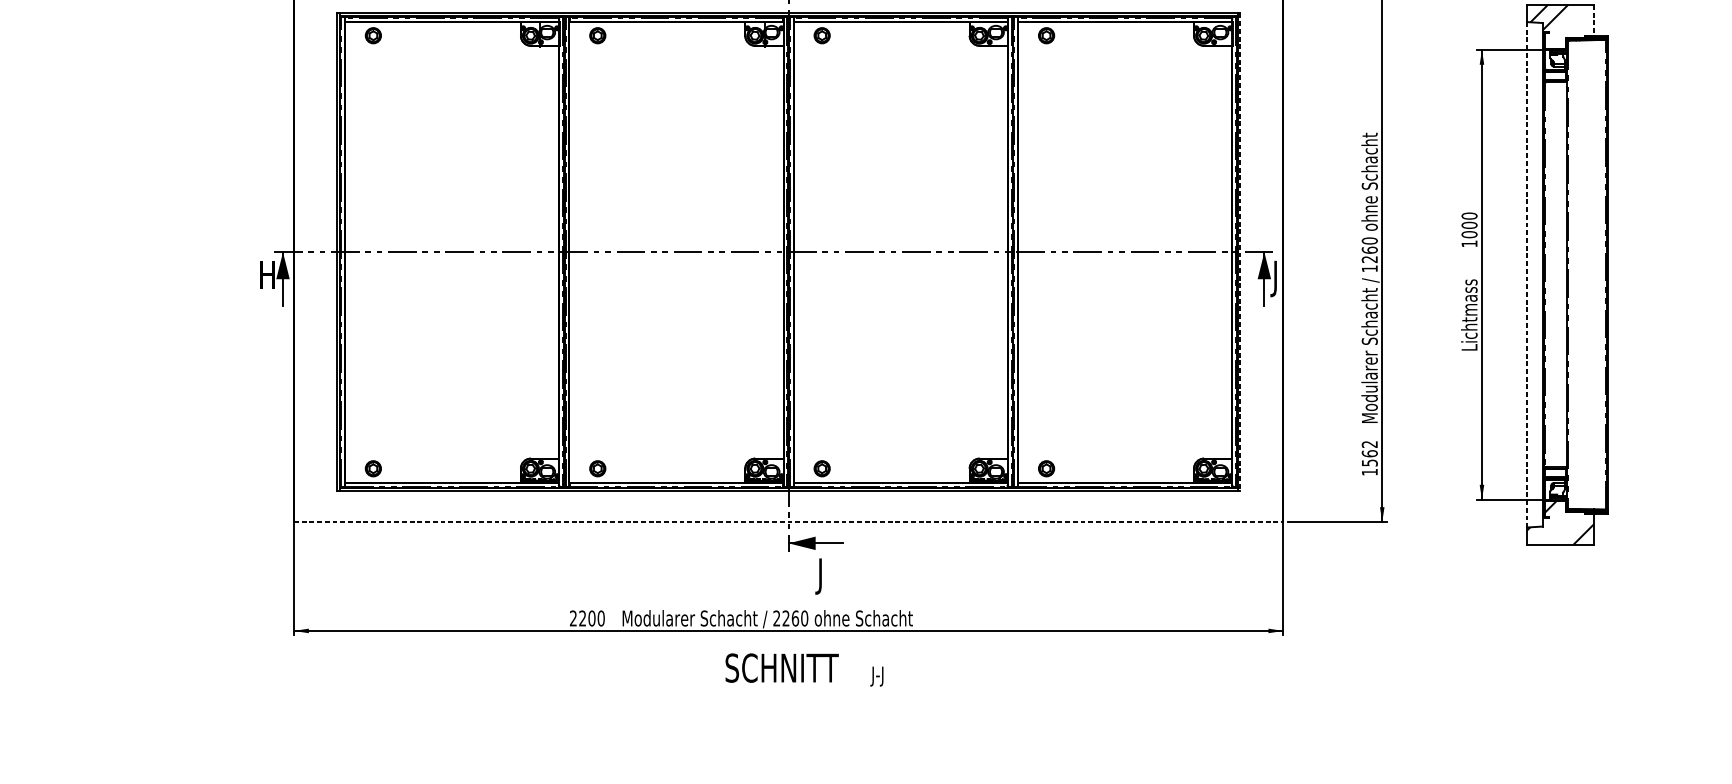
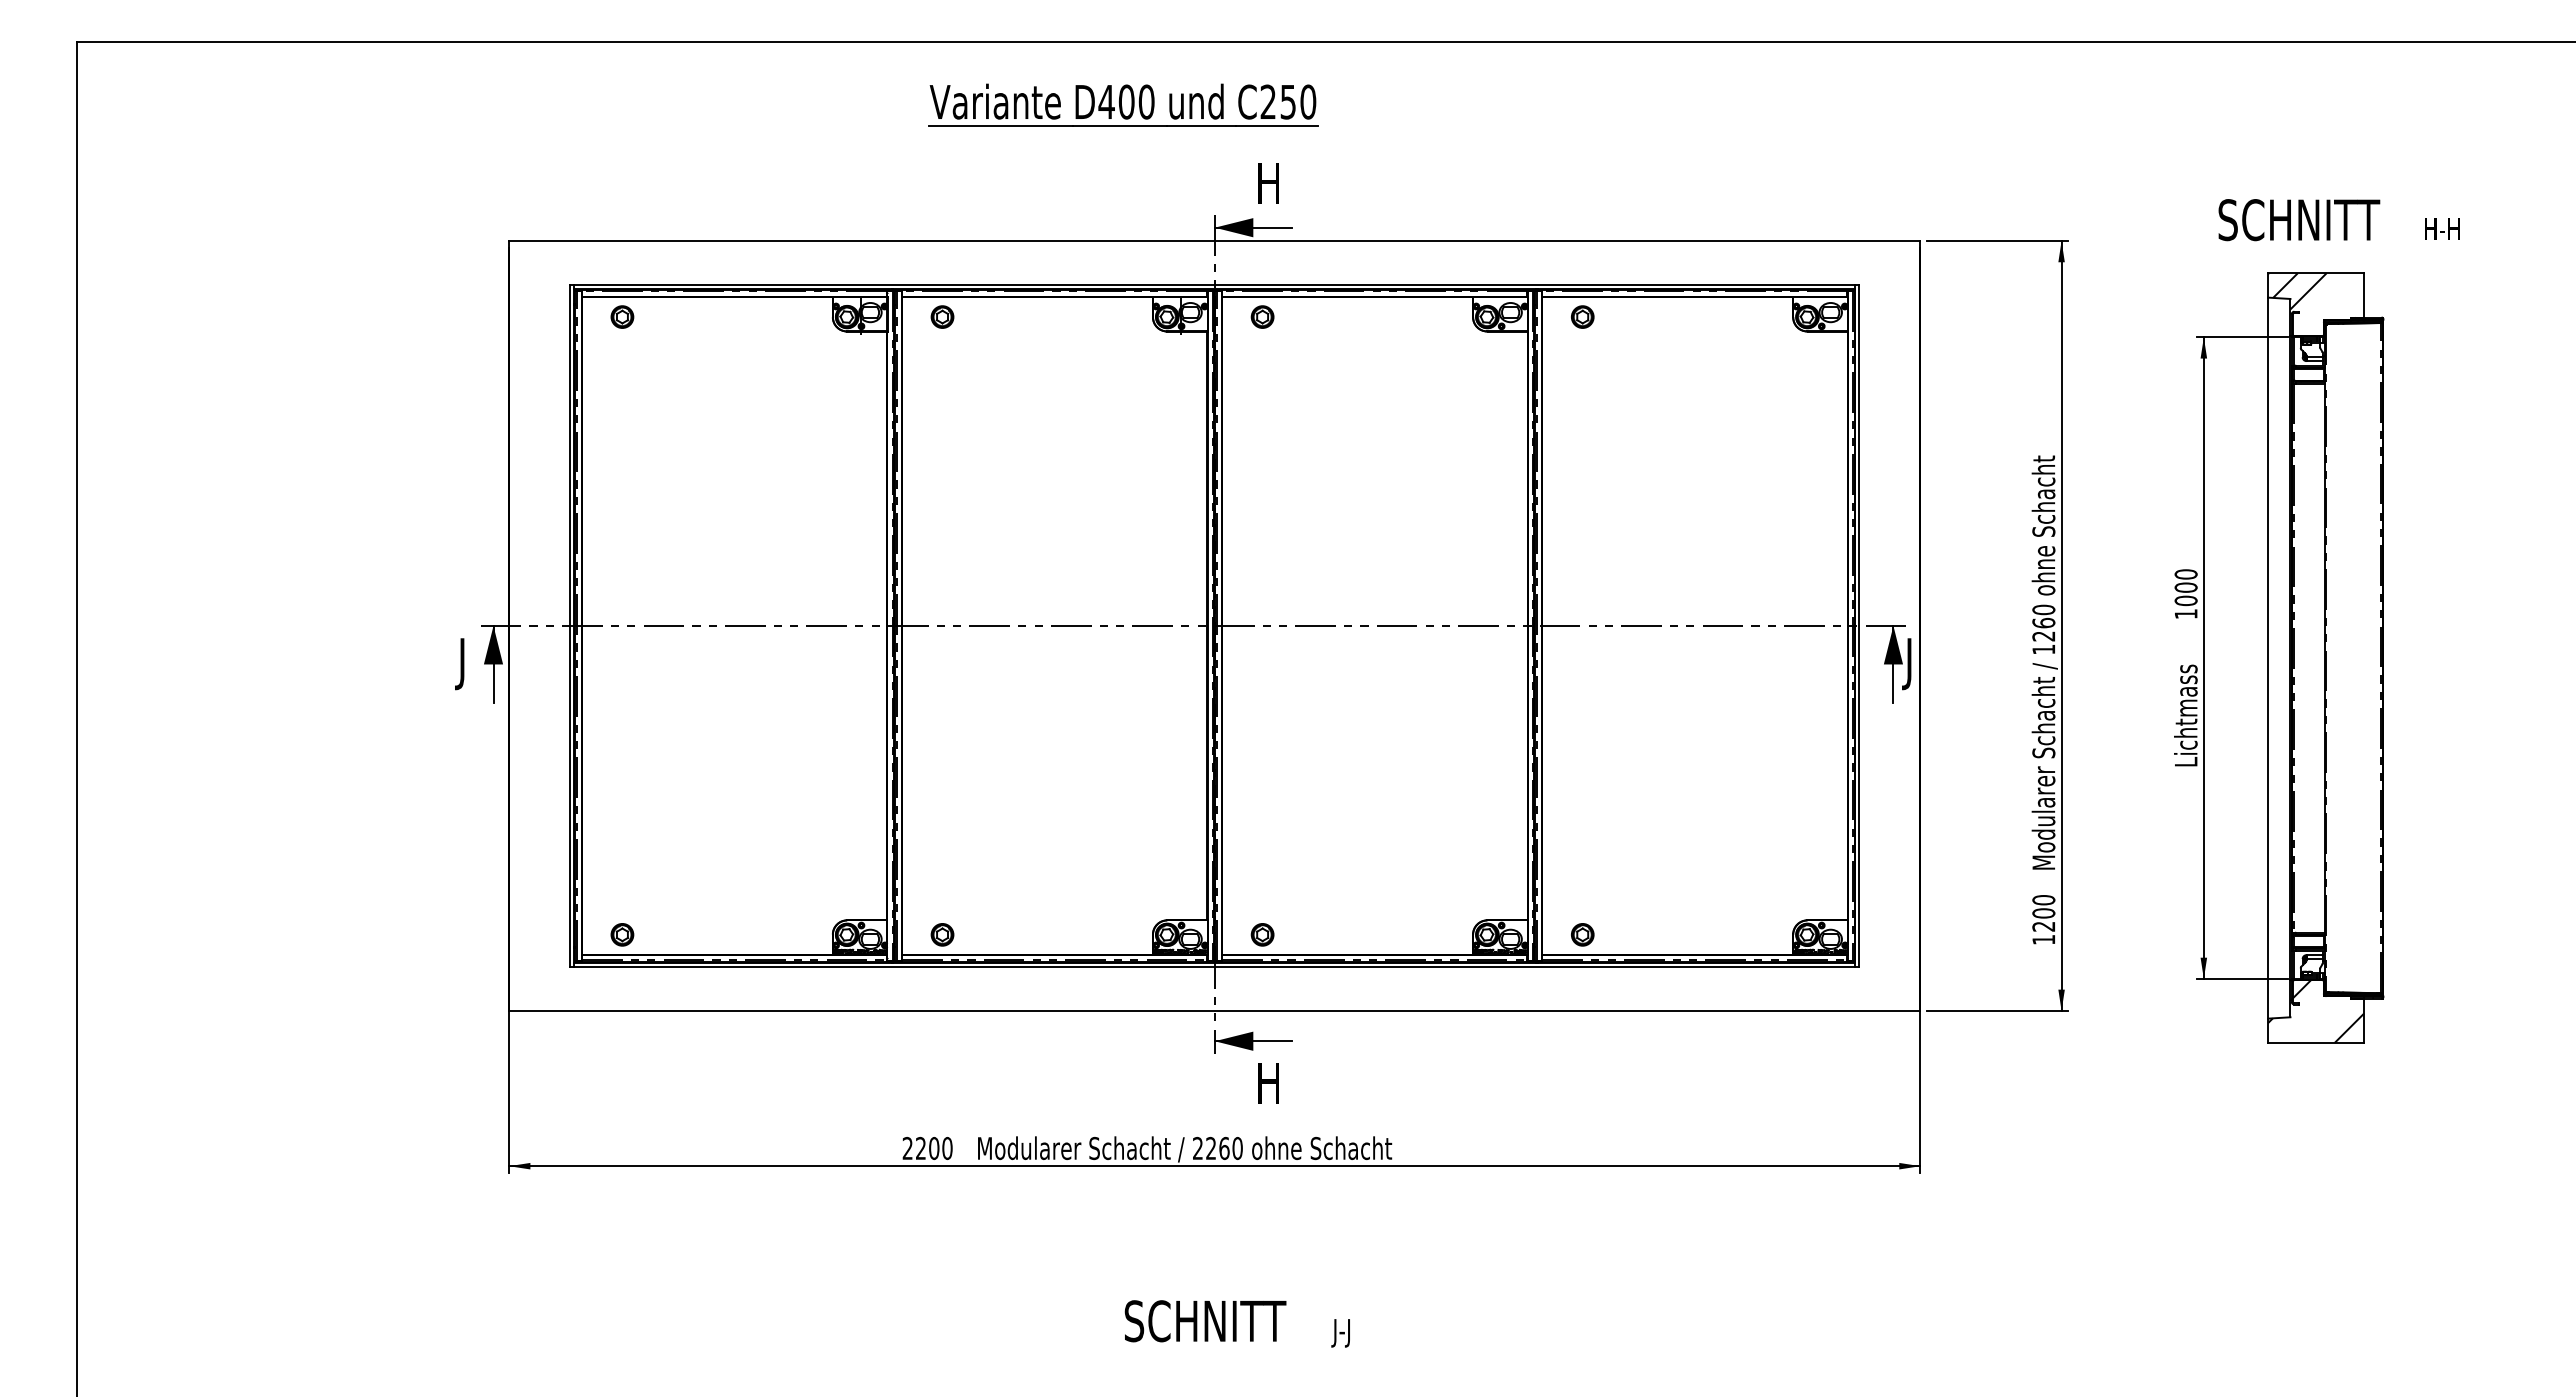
line: (1594, 20) -> (2364, 295), dashed -> solid
line: (1240, 251) -> (1859, 625), dashed -> solid
line: (1527, 275) -> (2268, 658), dashed -> solid
text: (265, 279) -> (468, 664), H -> J
text: (1369, 453) -> (2043, 913), 1562 -> 1200
line: (788, 521) -> (1214, 1010), dashed -> solid
text: (824, 576) -> (1265, 1088), J -> H
text: (803, 669) -> (1236, 1323), moved

